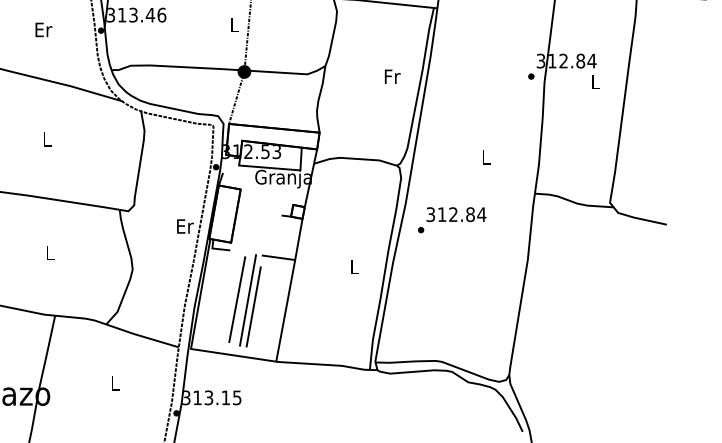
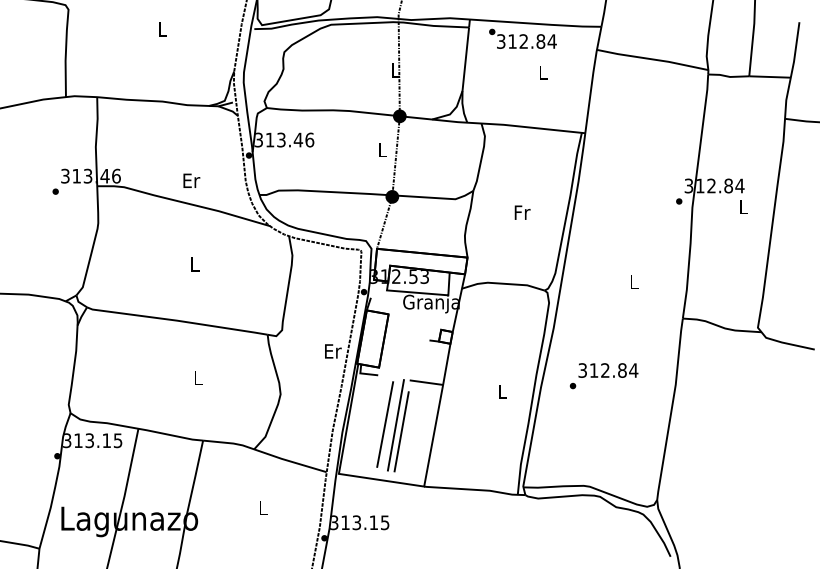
text: (43, 29) -> (191, 180), moved
text: (392, 76) -> (522, 212), moved
text: (451, 220) -> (603, 376), moved

